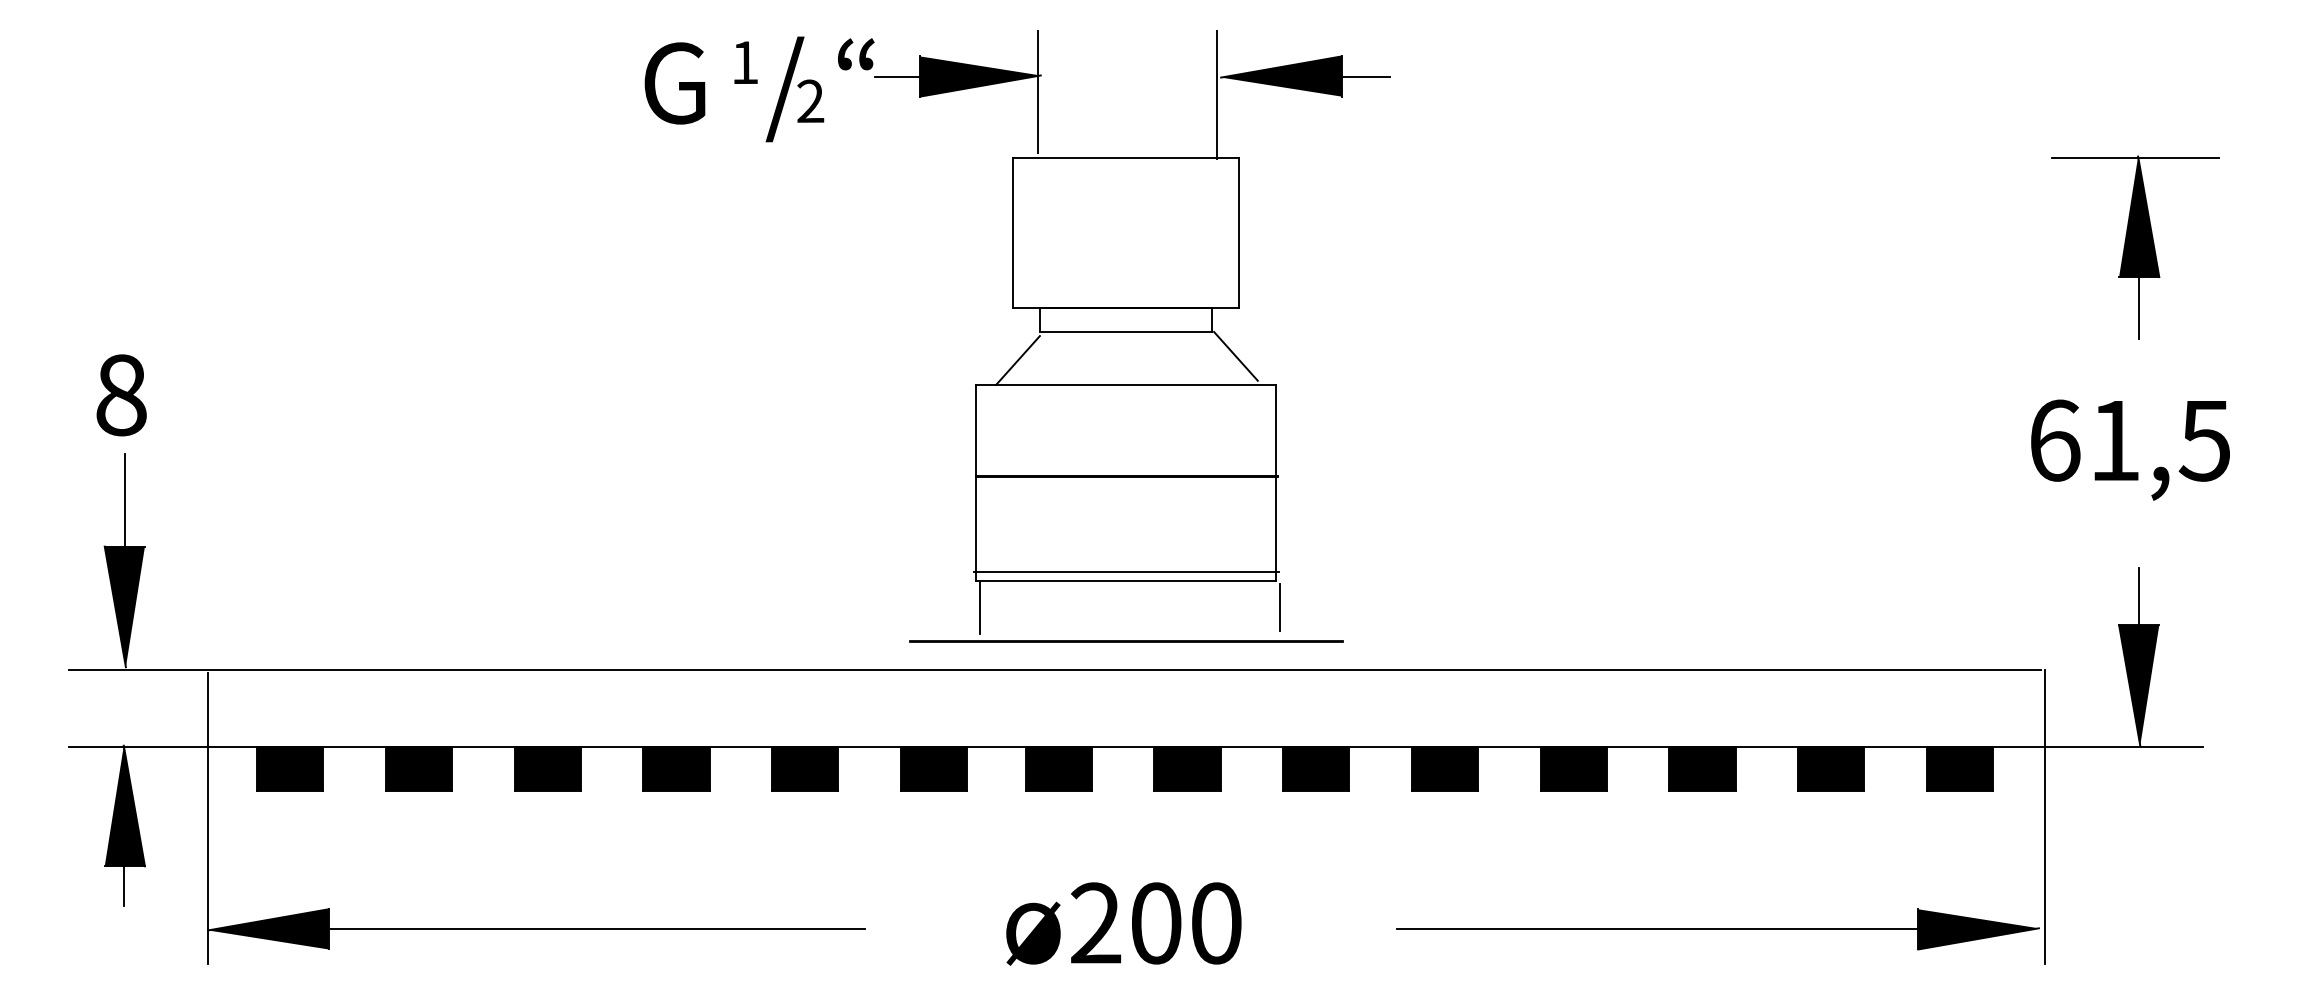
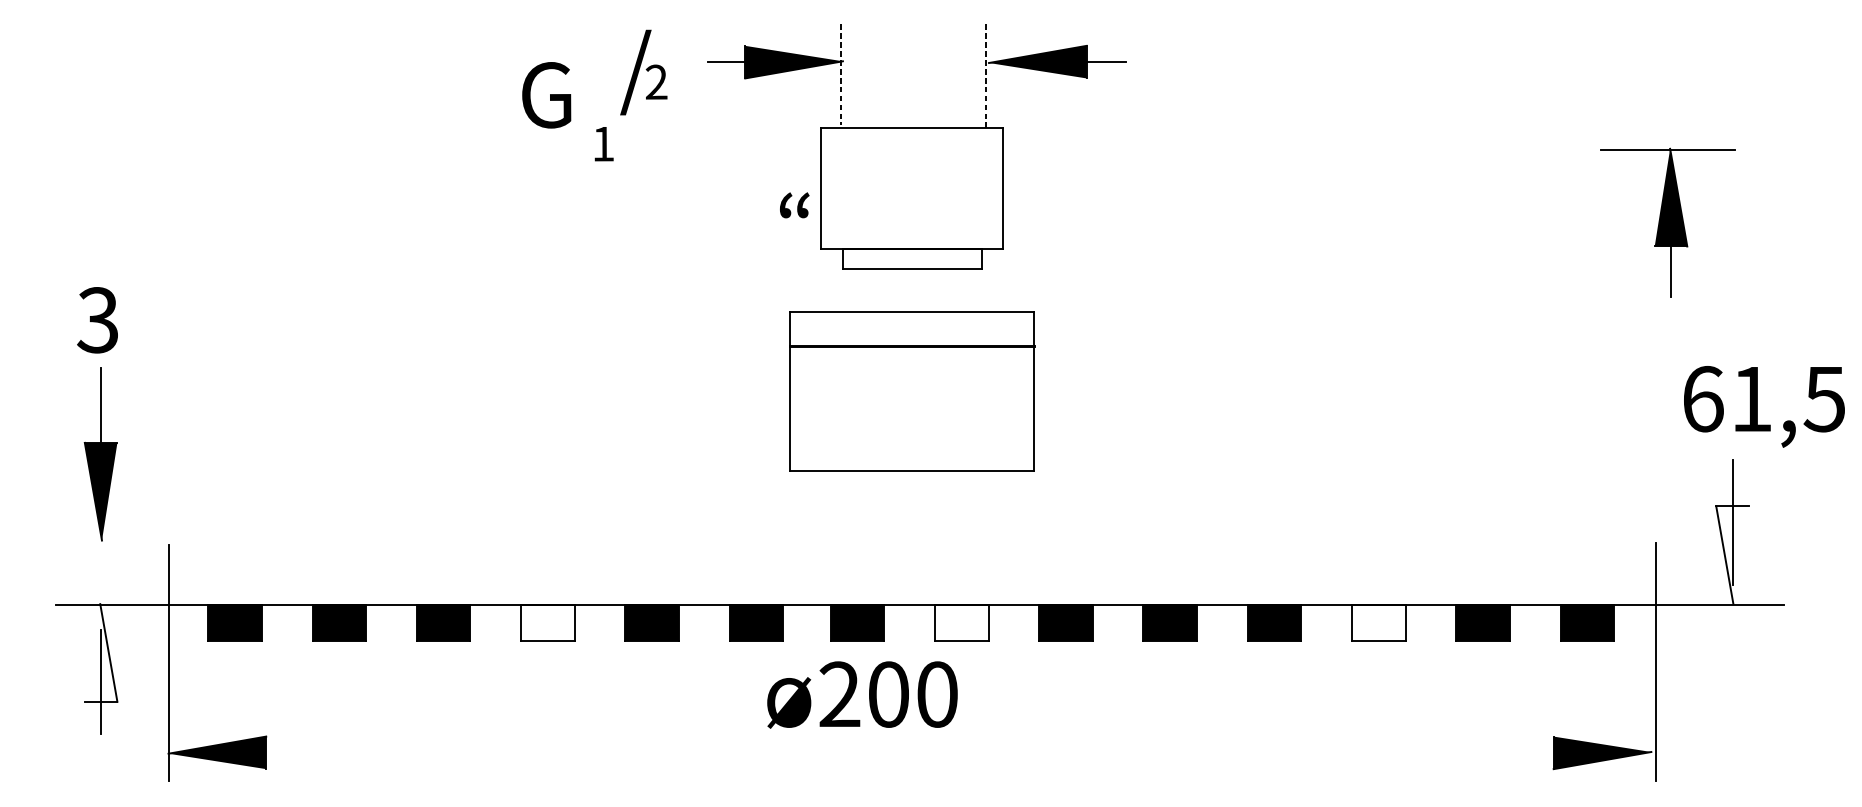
text: (856, 54) -> (794, 205), moved
text: (745, 62) -> (603, 143), moved
text: (674, 83) -> (546, 95), moved
line: (1037, 92) -> (840, 75), solid -> dashed
line: (1217, 95) -> (986, 77), solid -> dashed
part: (2135, 247) -> (1668, 222), moved
line: (1235, 355) -> (1000, 288), removed
line: (1017, 360) -> (824, 292), removed
text: (120, 395) -> (97, 320), 8 -> 3
text: (2130, 449) -> (1764, 406), moved
line: (1125, 476) -> (911, 346), moved
line: (1125, 571) -> (911, 463), removed
line: (979, 607) -> (793, 492), removed
line: (1280, 607) -> (1037, 492), removed
line: (1126, 640) -> (912, 518), removed
line: (1054, 670) -> (854, 543), removed
fill: (2139, 685) -> (1732, 555), removed
fill: (676, 769) -> (547, 623), removed
fill: (1187, 769) -> (961, 623), removed
fill: (1702, 769) -> (1378, 623), removed
fill: (124, 805) -> (100, 652), removed
text: (1123, 923) -> (862, 694), moved
line: (555, 928) -> (449, 752), removed
line: (1706, 929) -> (1382, 752), removed

